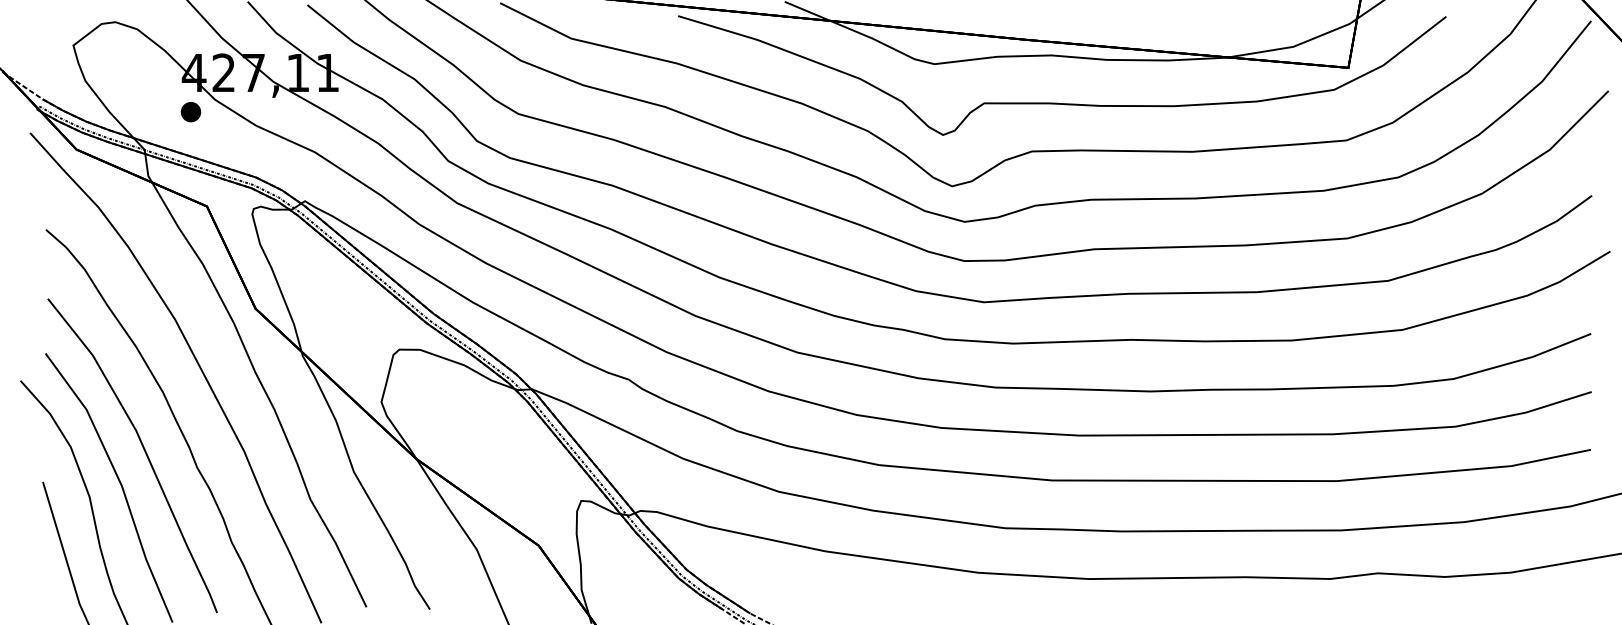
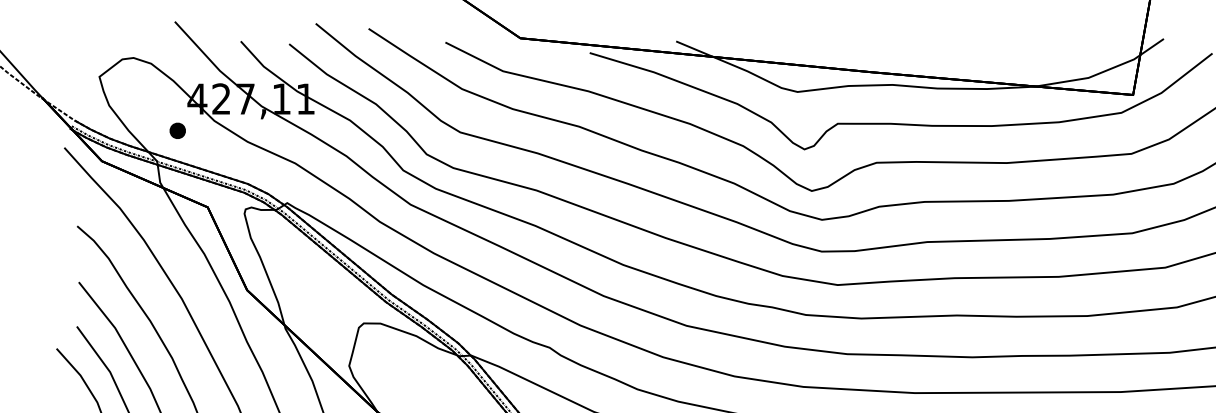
part: (190, 112) -> (177, 131), moved

